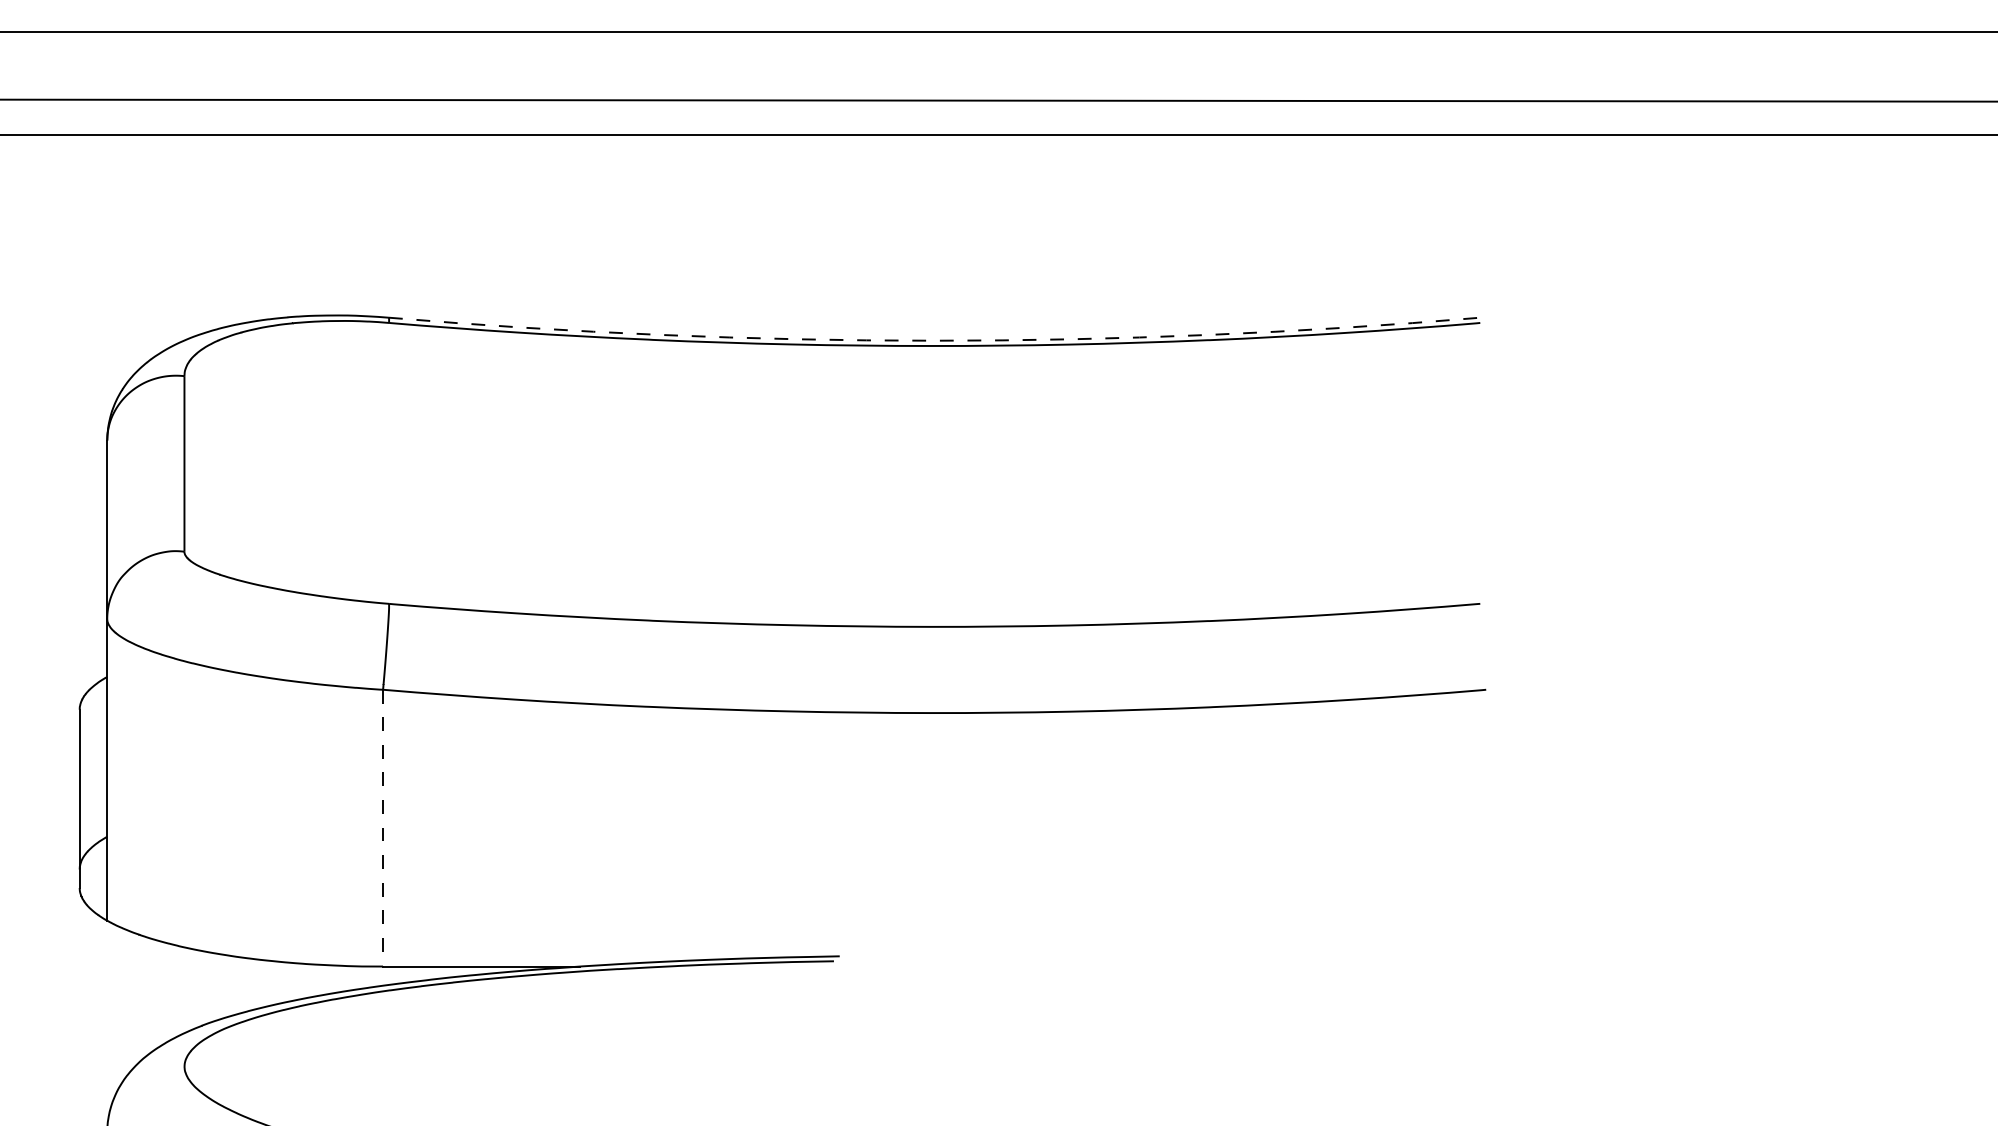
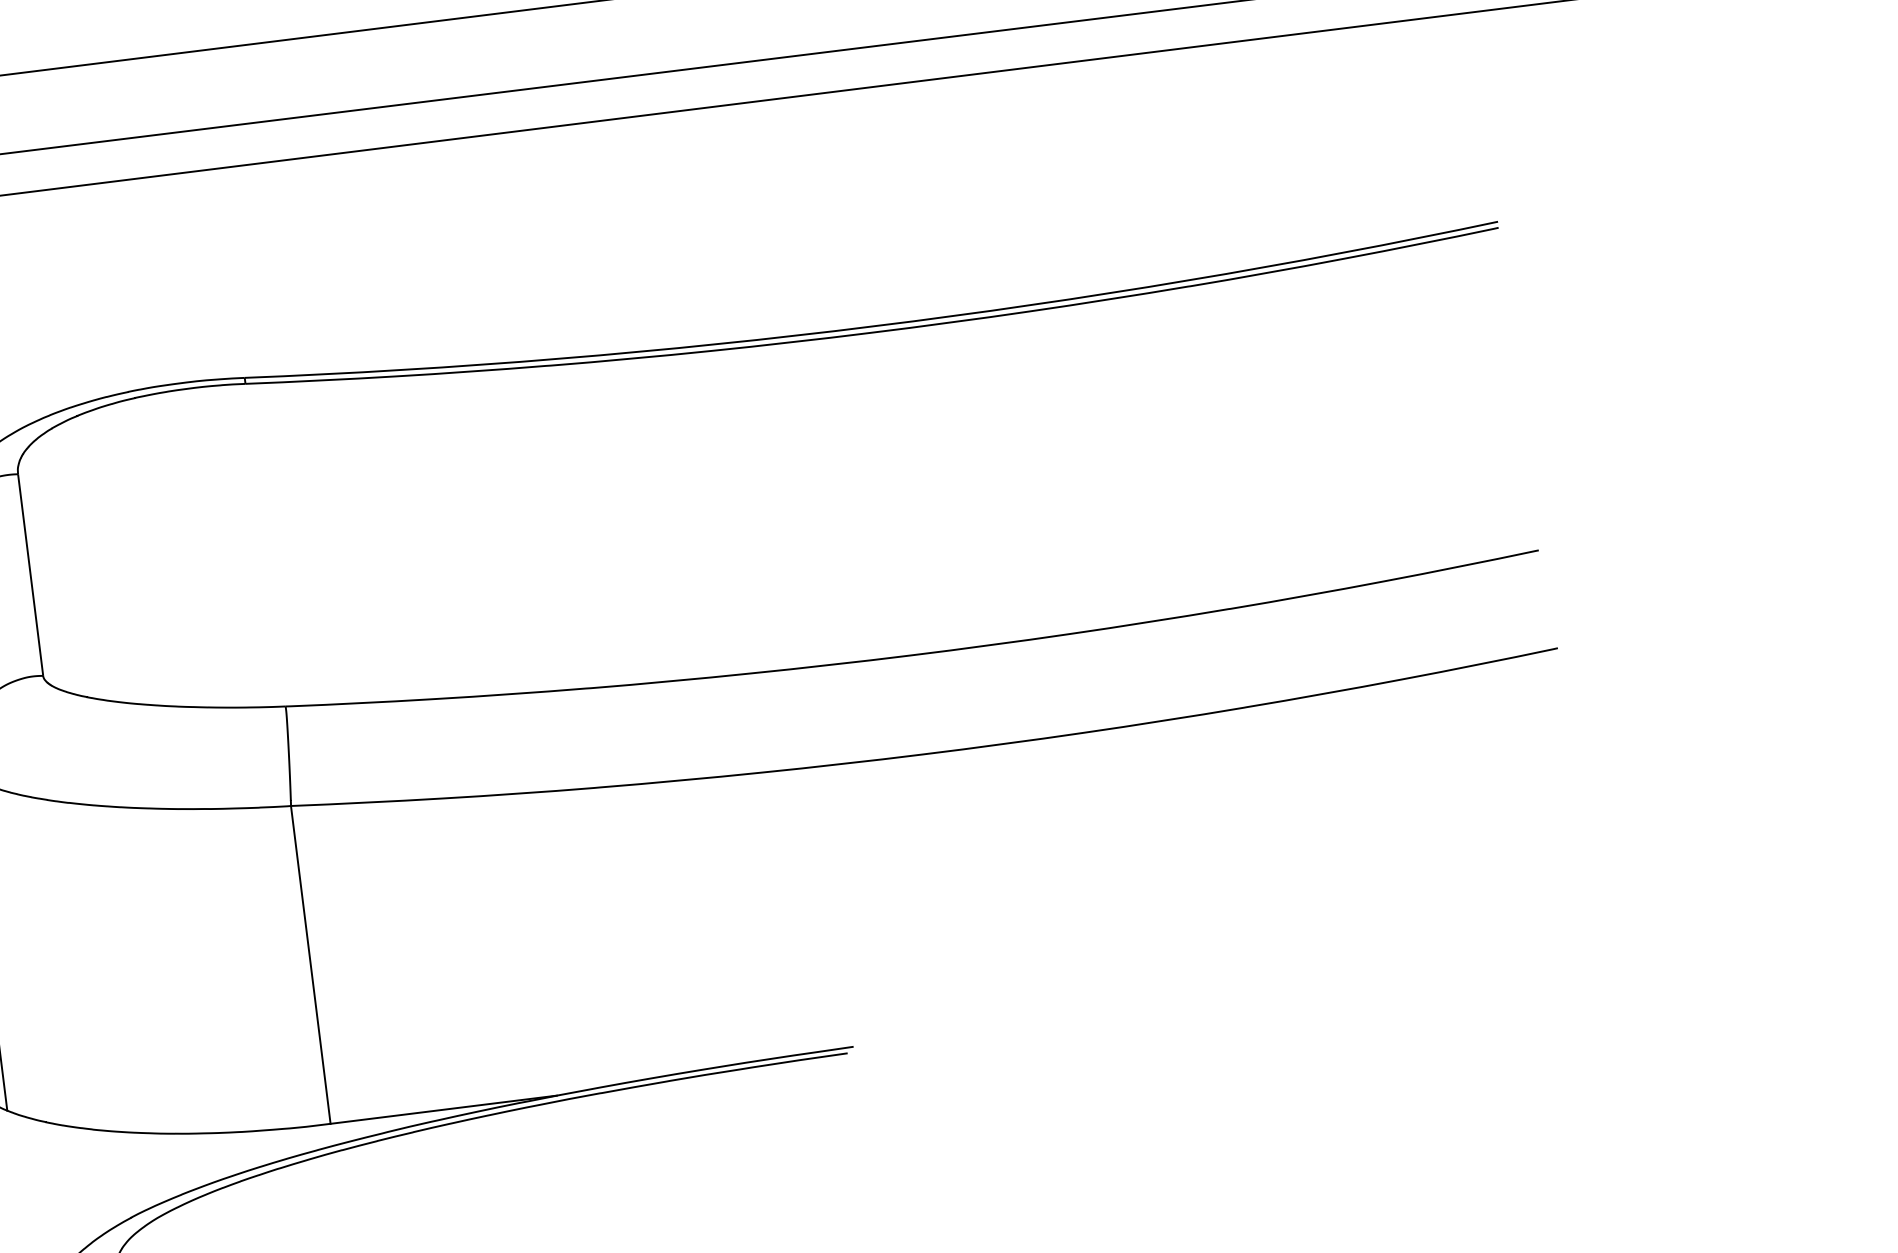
line: (934, 340) -> (874, 326), dashed -> solid
line: (383, 828) -> (311, 965), dashed -> solid

